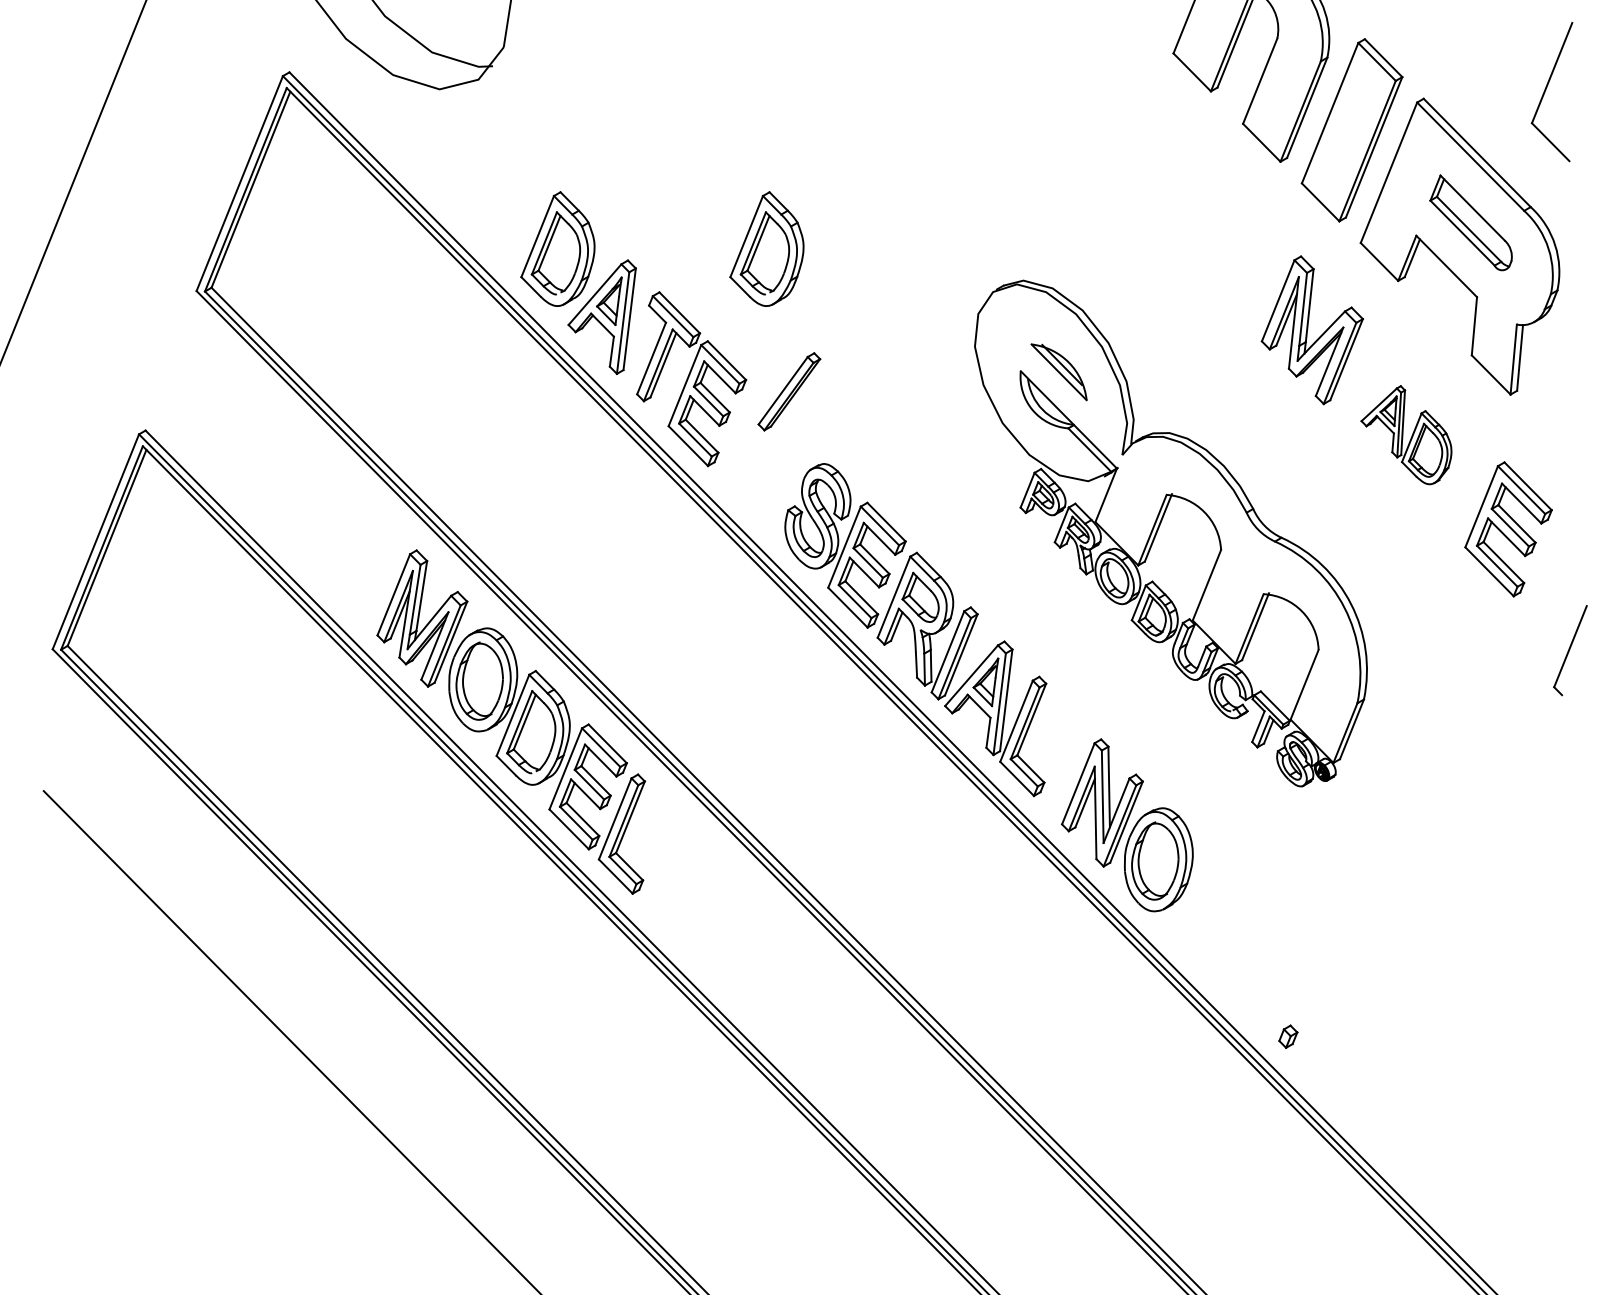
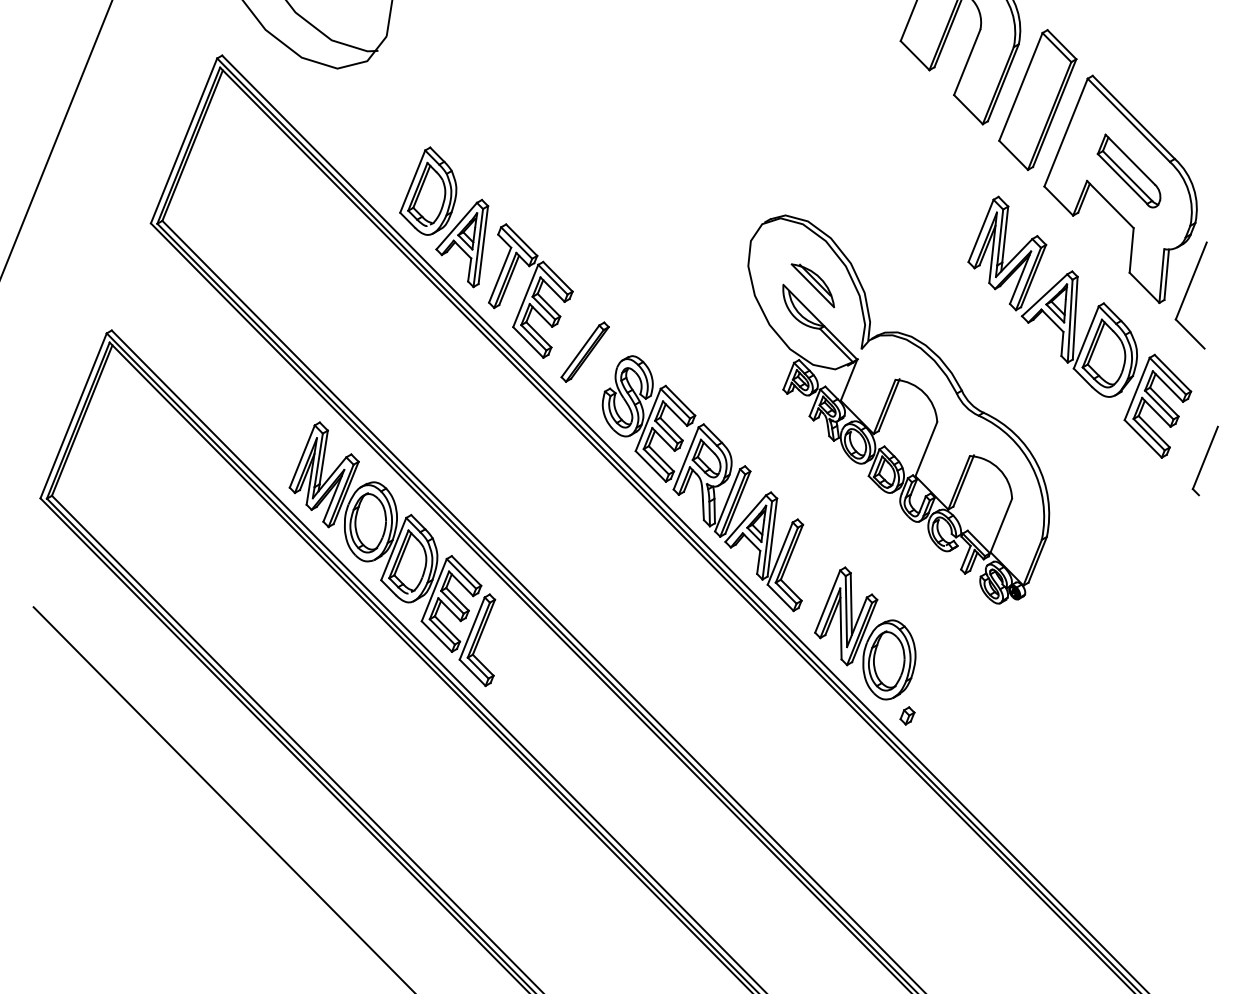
part: (1551, 92) -> (1190, 295), moved
part: (766, 248) -> (588, 190), removed
part: (789, 391) -> (585, 351), moved
part: (1406, 434) -> (1079, 333), size x1.67
part: (1570, 650) -> (1205, 460), moved
part: (1288, 1036) -> (907, 715), moved

